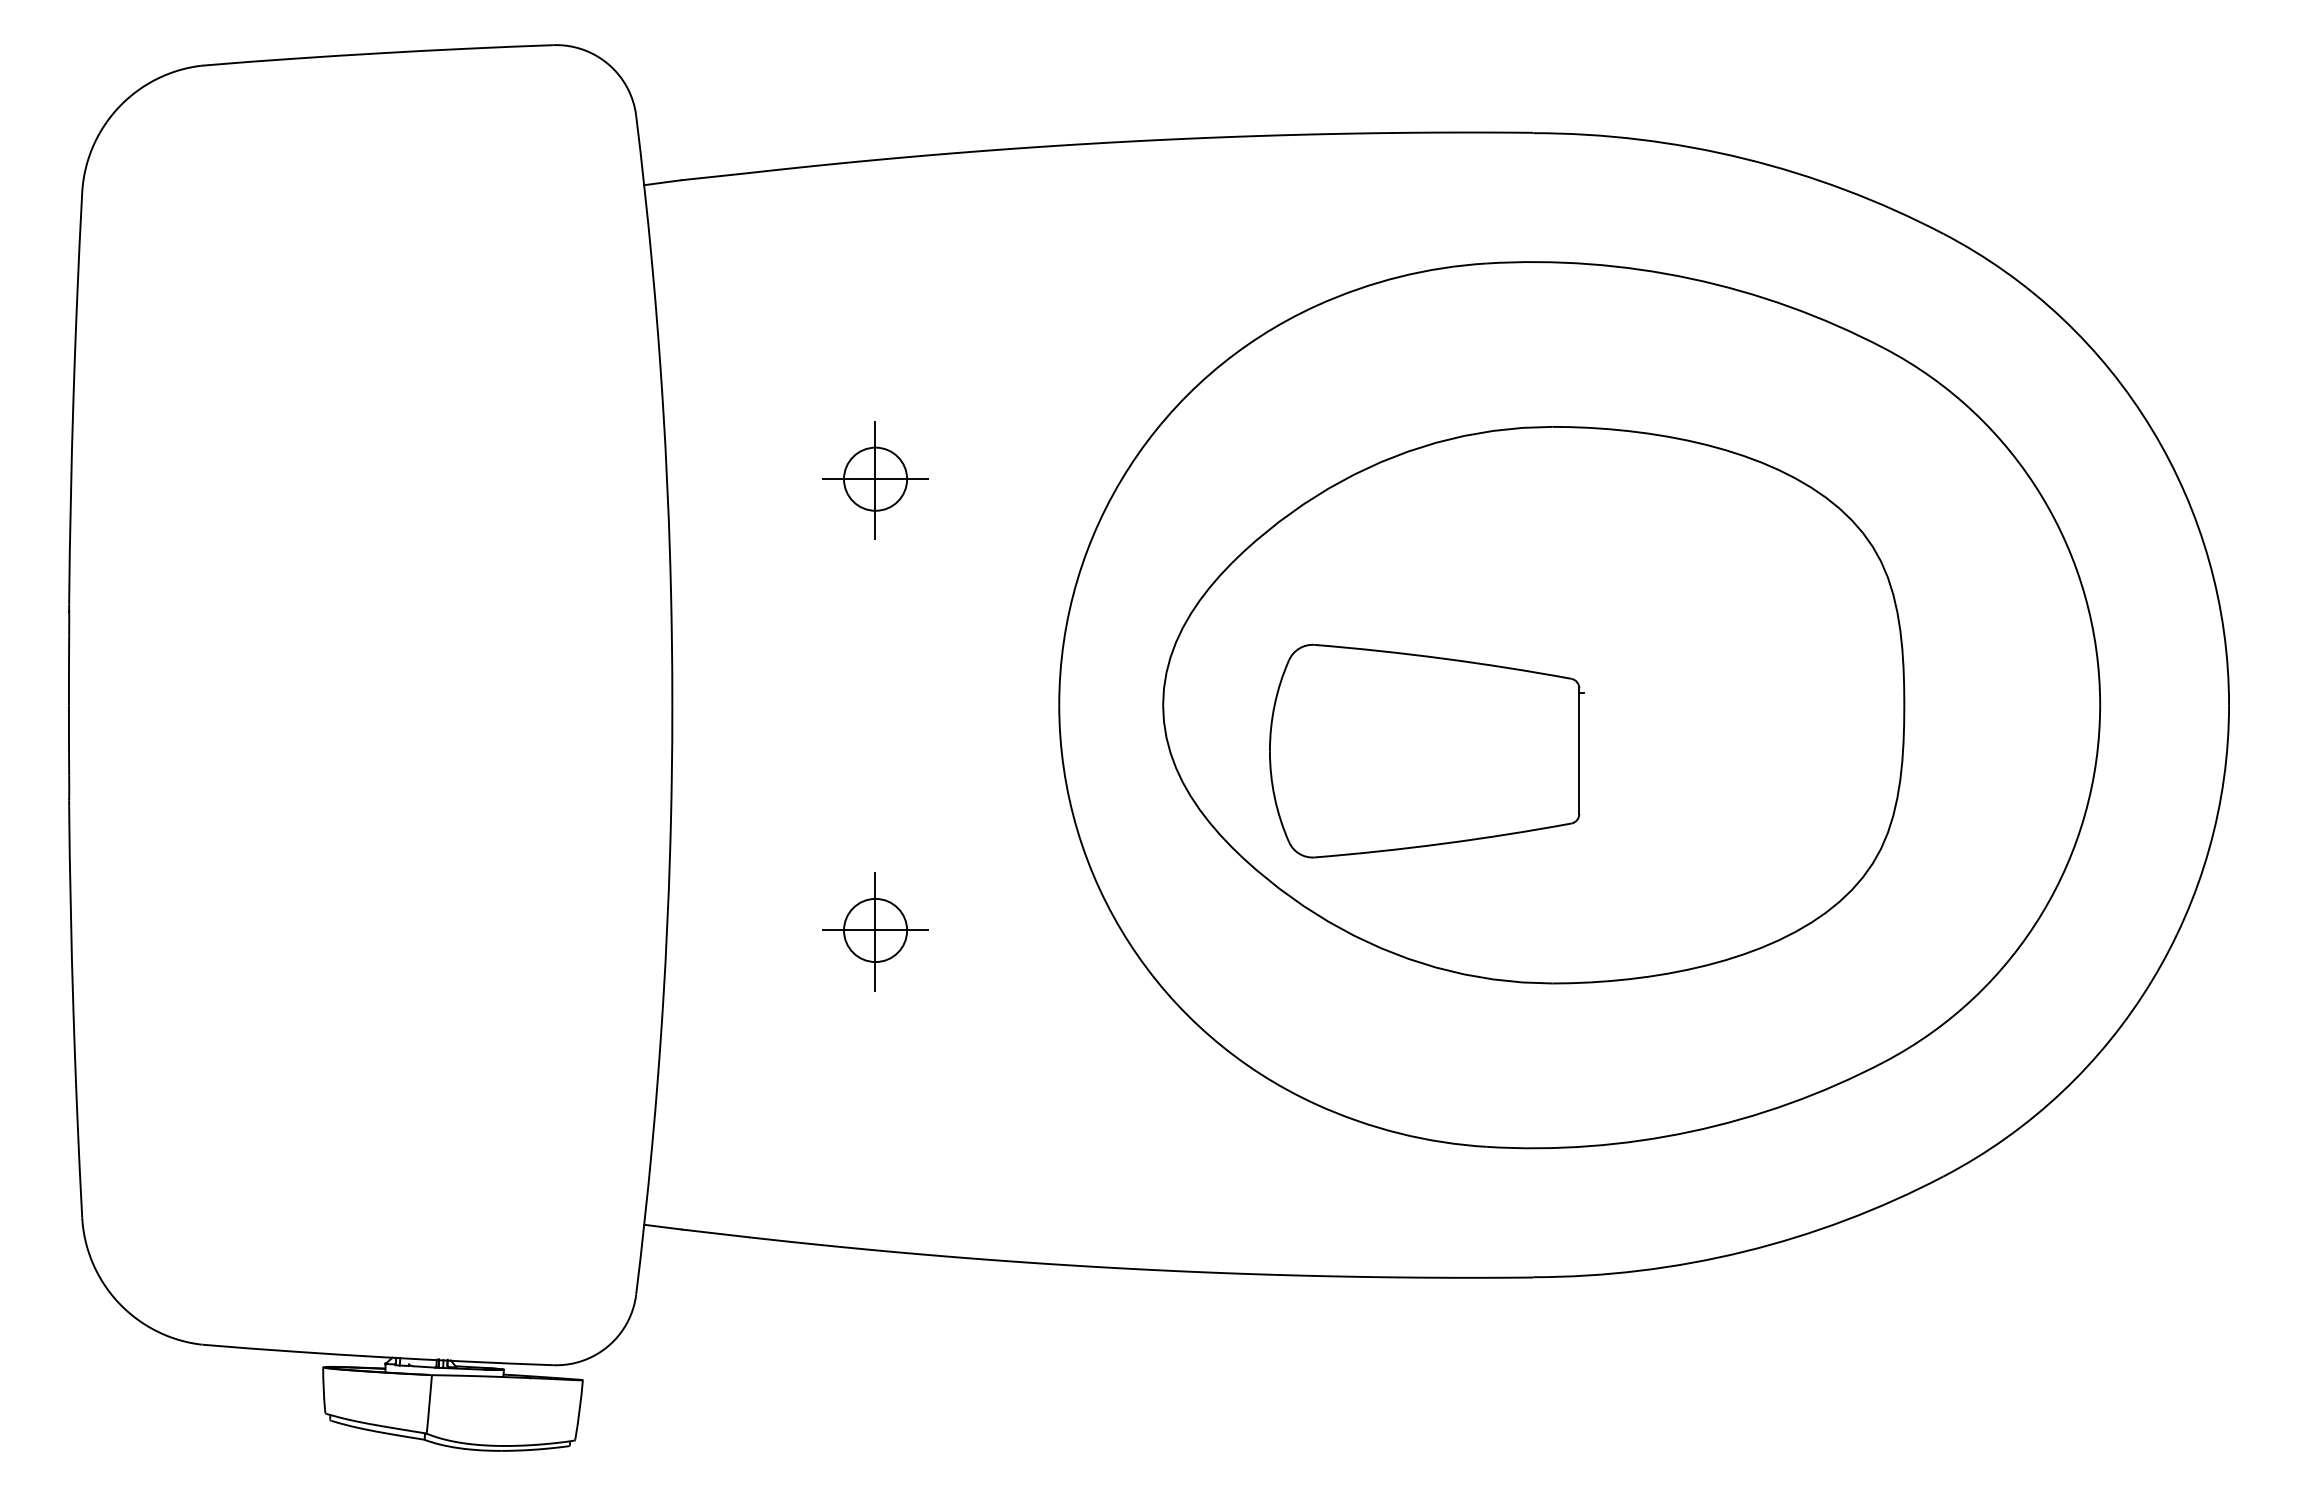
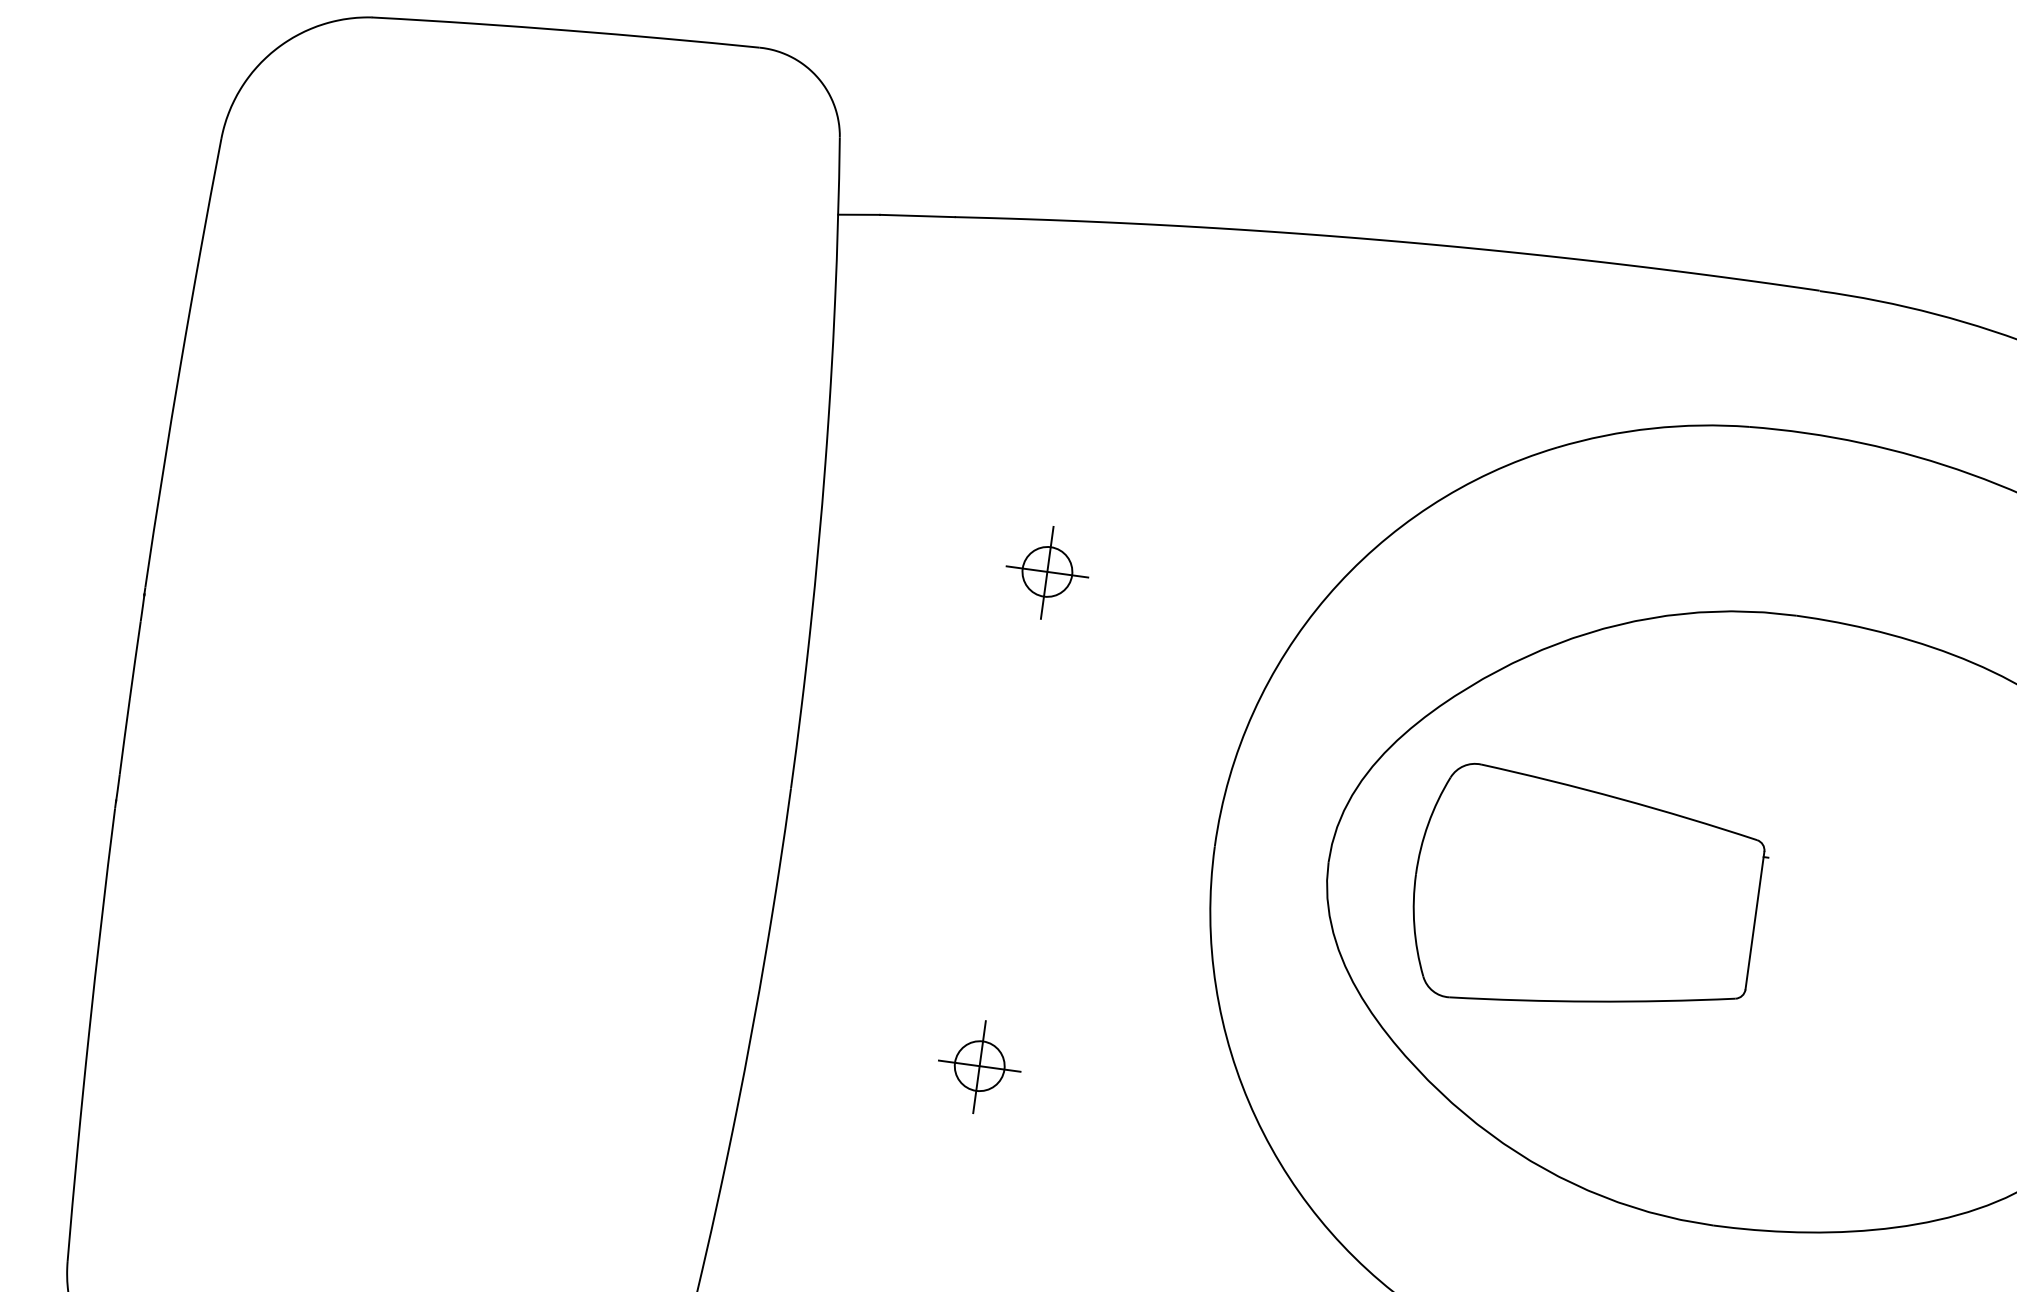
part: (875, 480) -> (1047, 572), size x0.71
part: (1426, 750) -> (1587, 896), moved
part: (875, 931) -> (979, 1066), size x0.71

